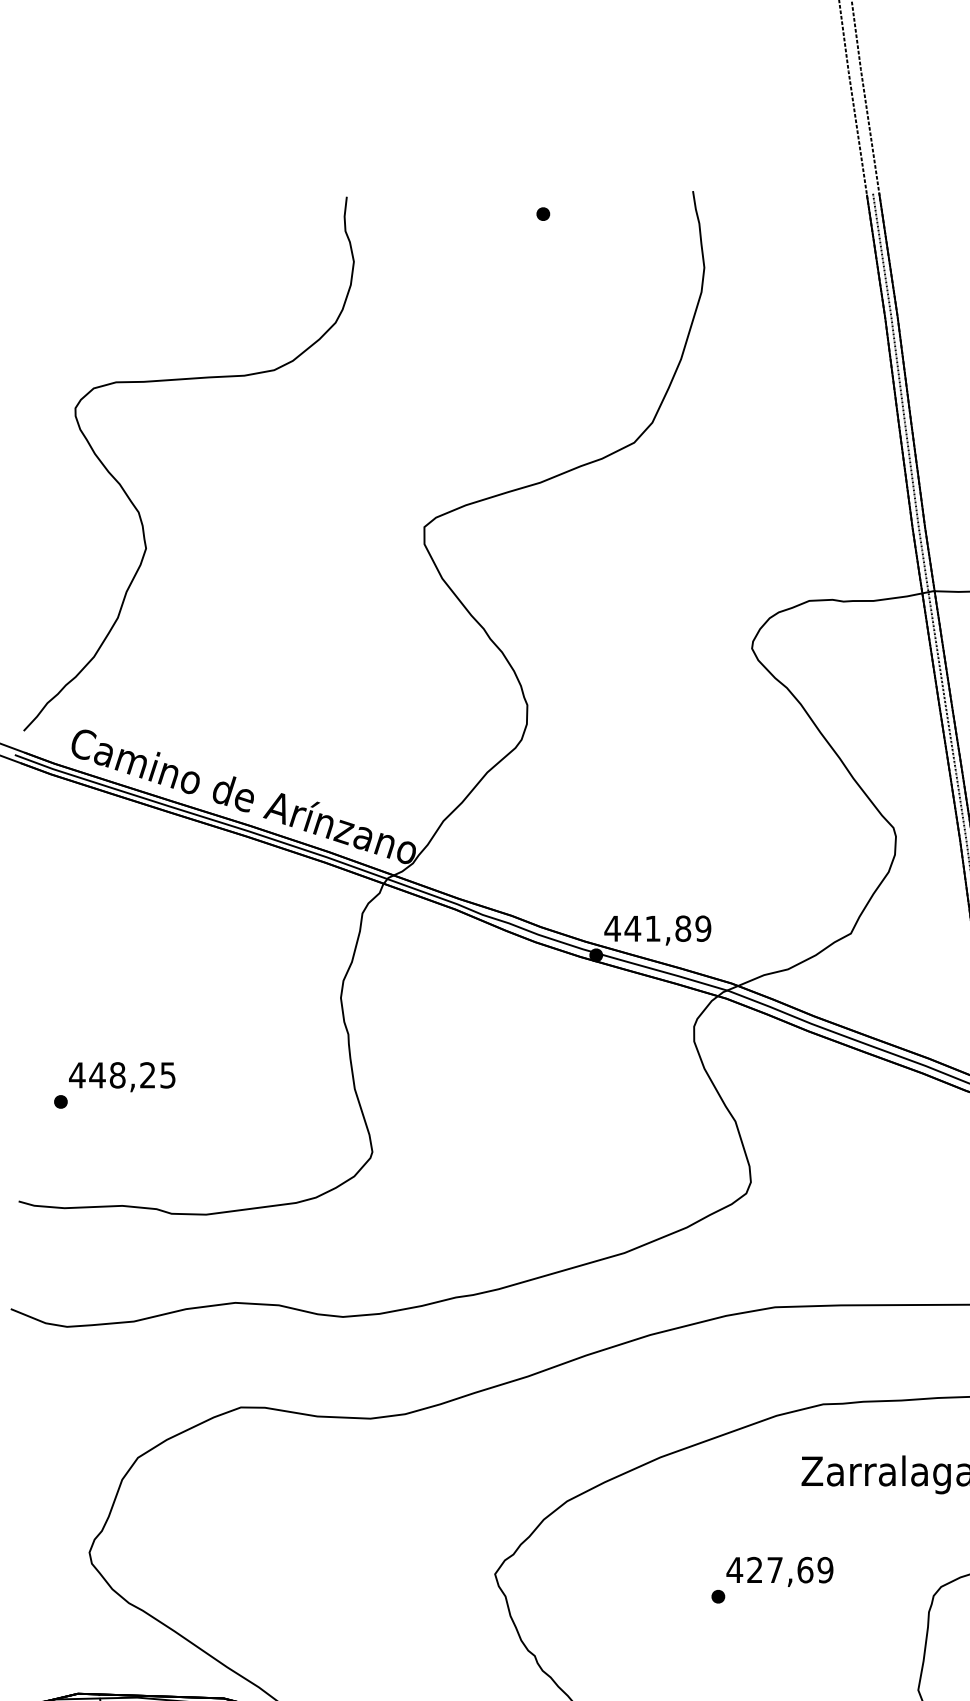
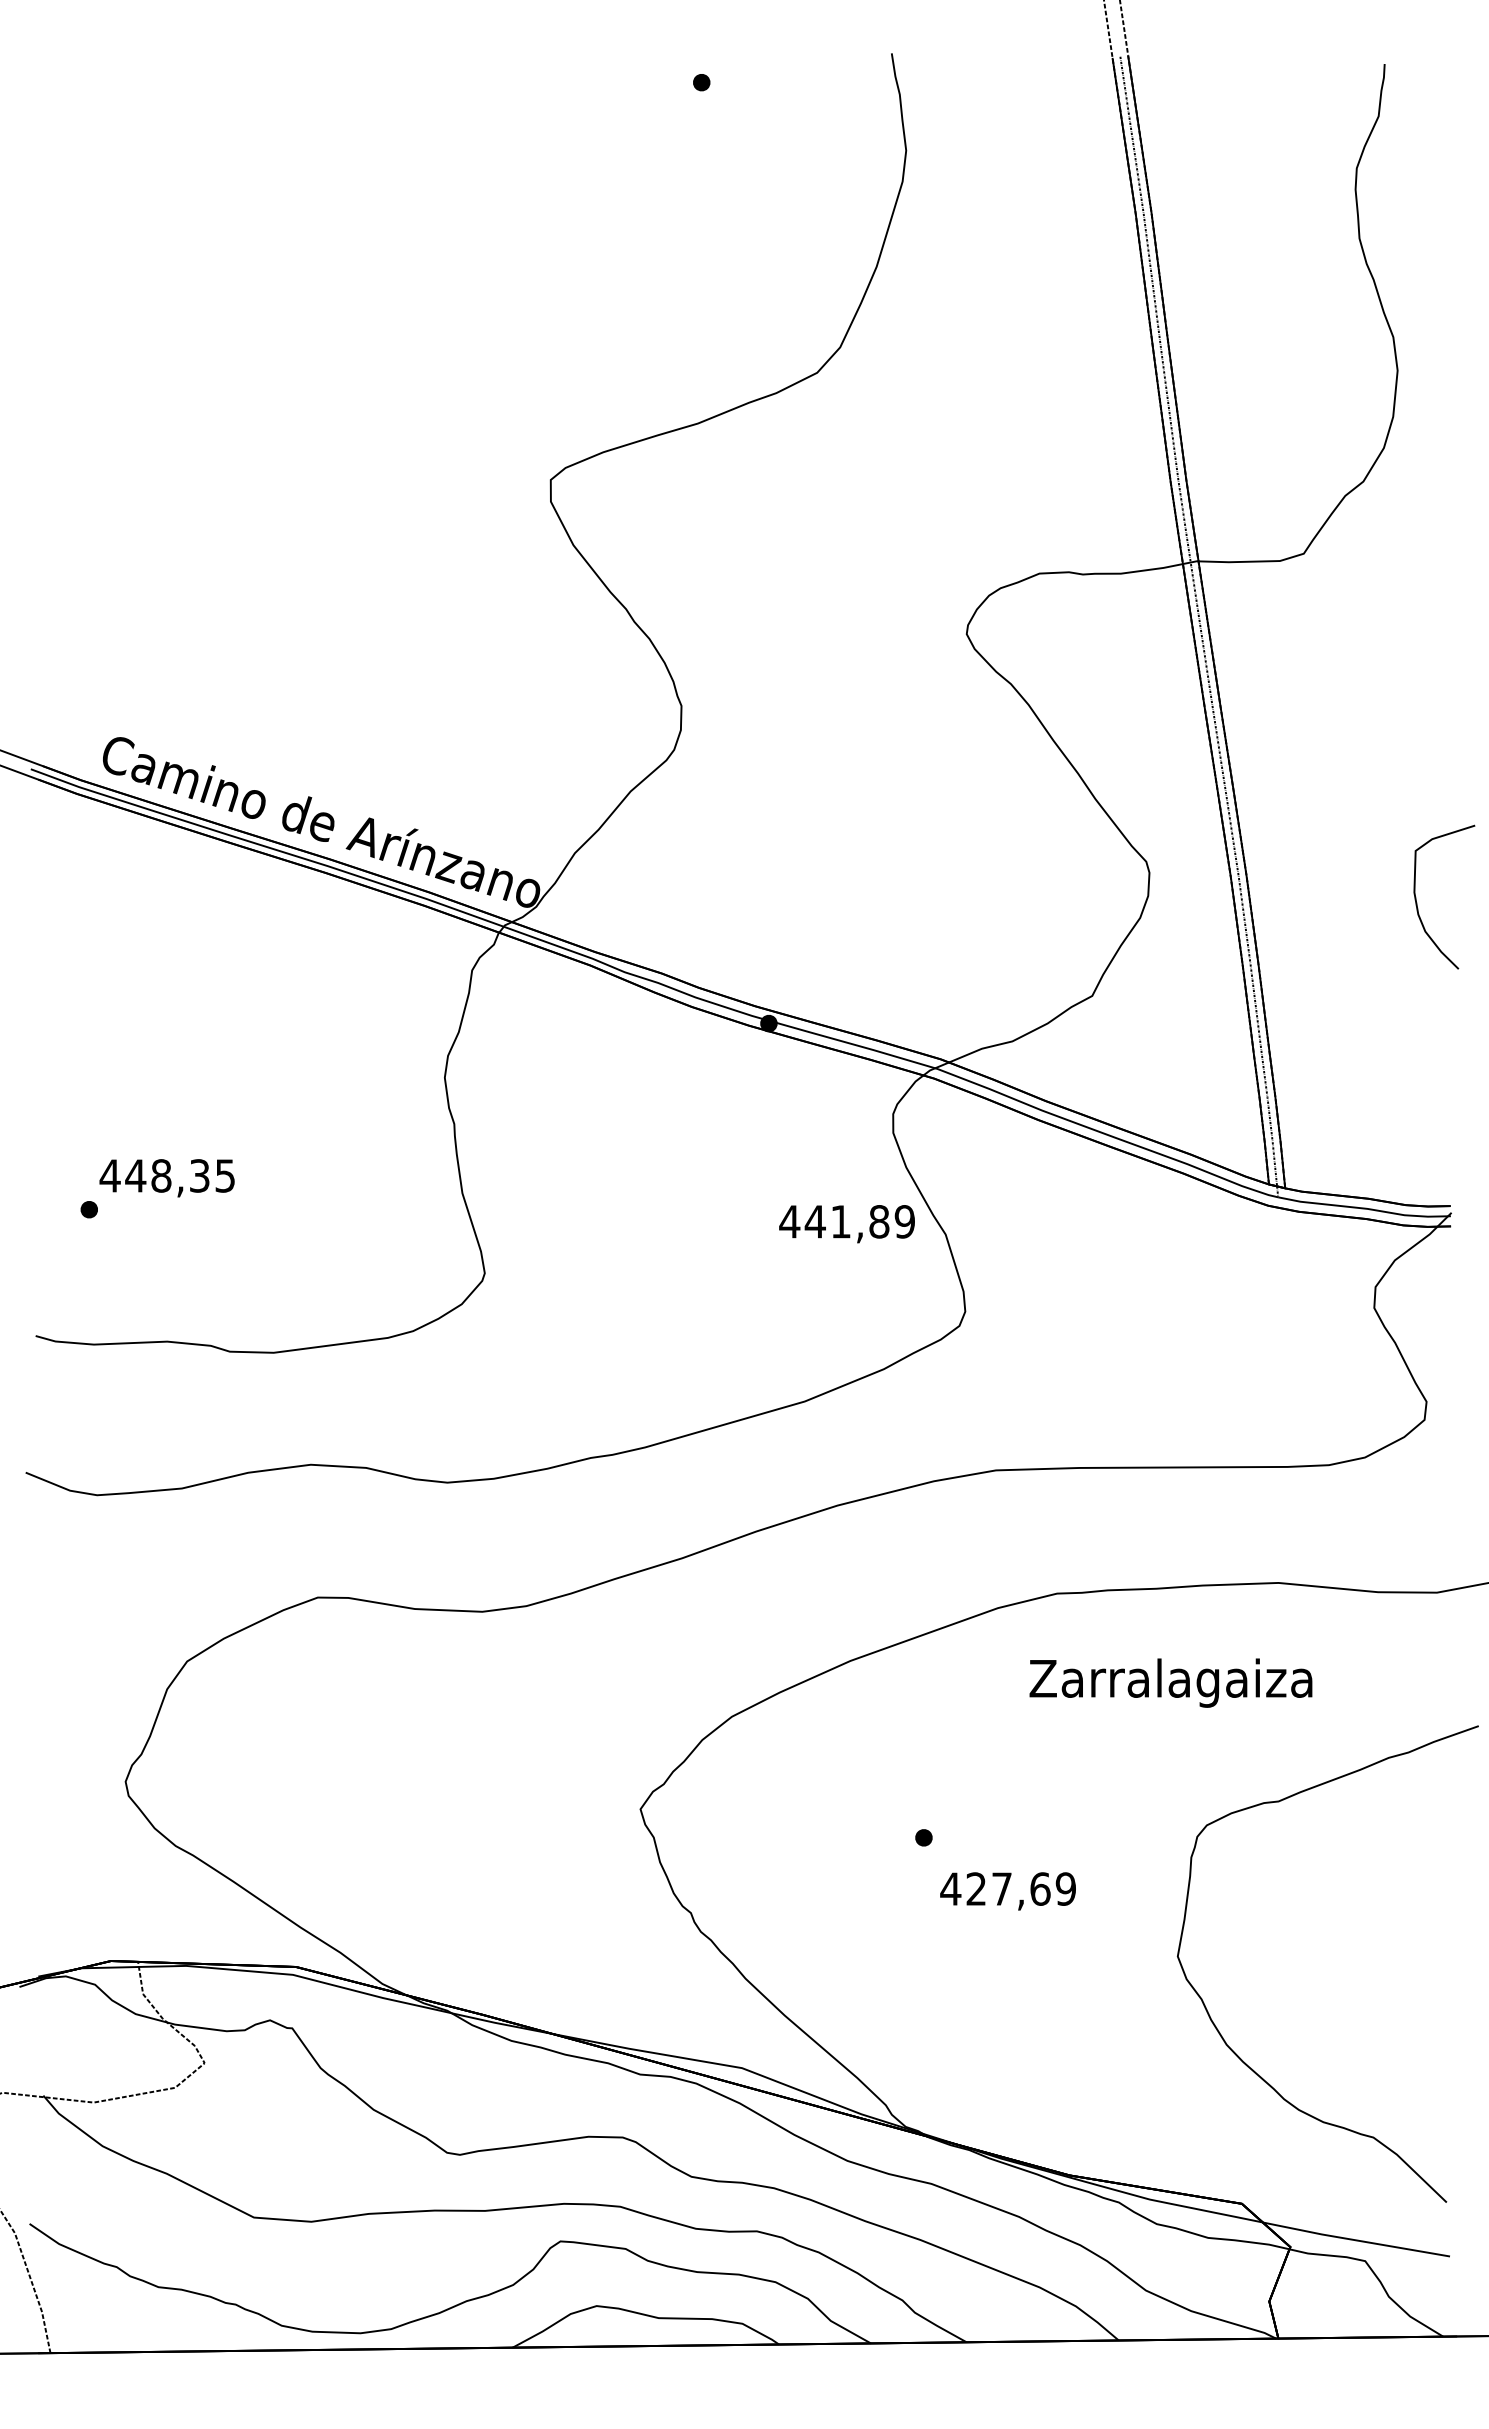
curve: (135, 505) -> (183, 452), removed
text: (657, 930) -> (846, 1224), moved
text: (147, 1075) -> (199, 1175), 448,25 -> 448,35
text: (779, 1572) -> (1007, 1891), moved

